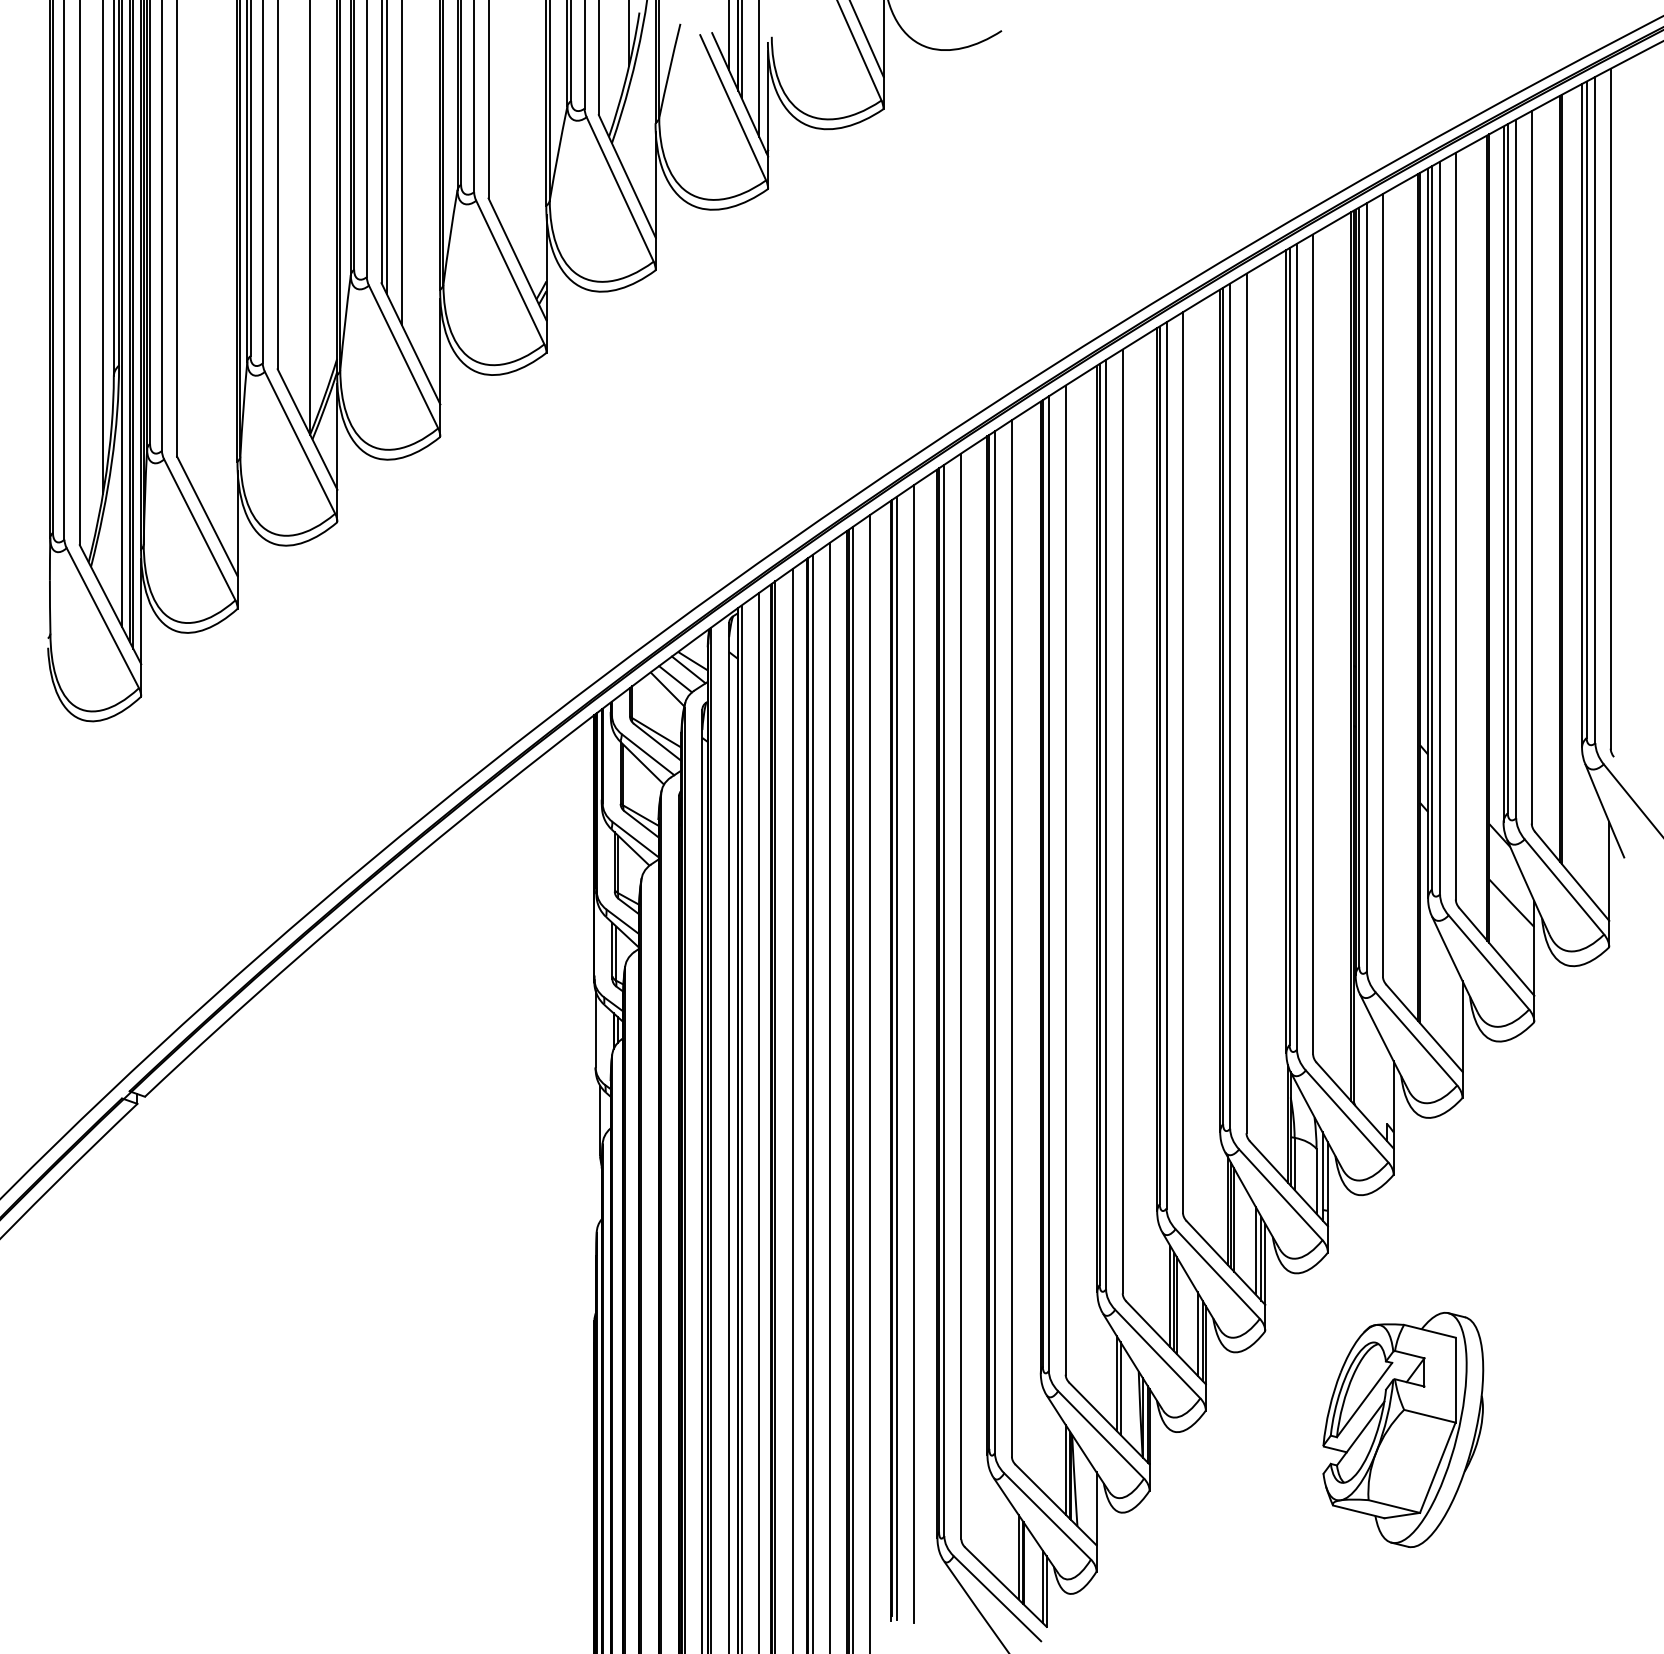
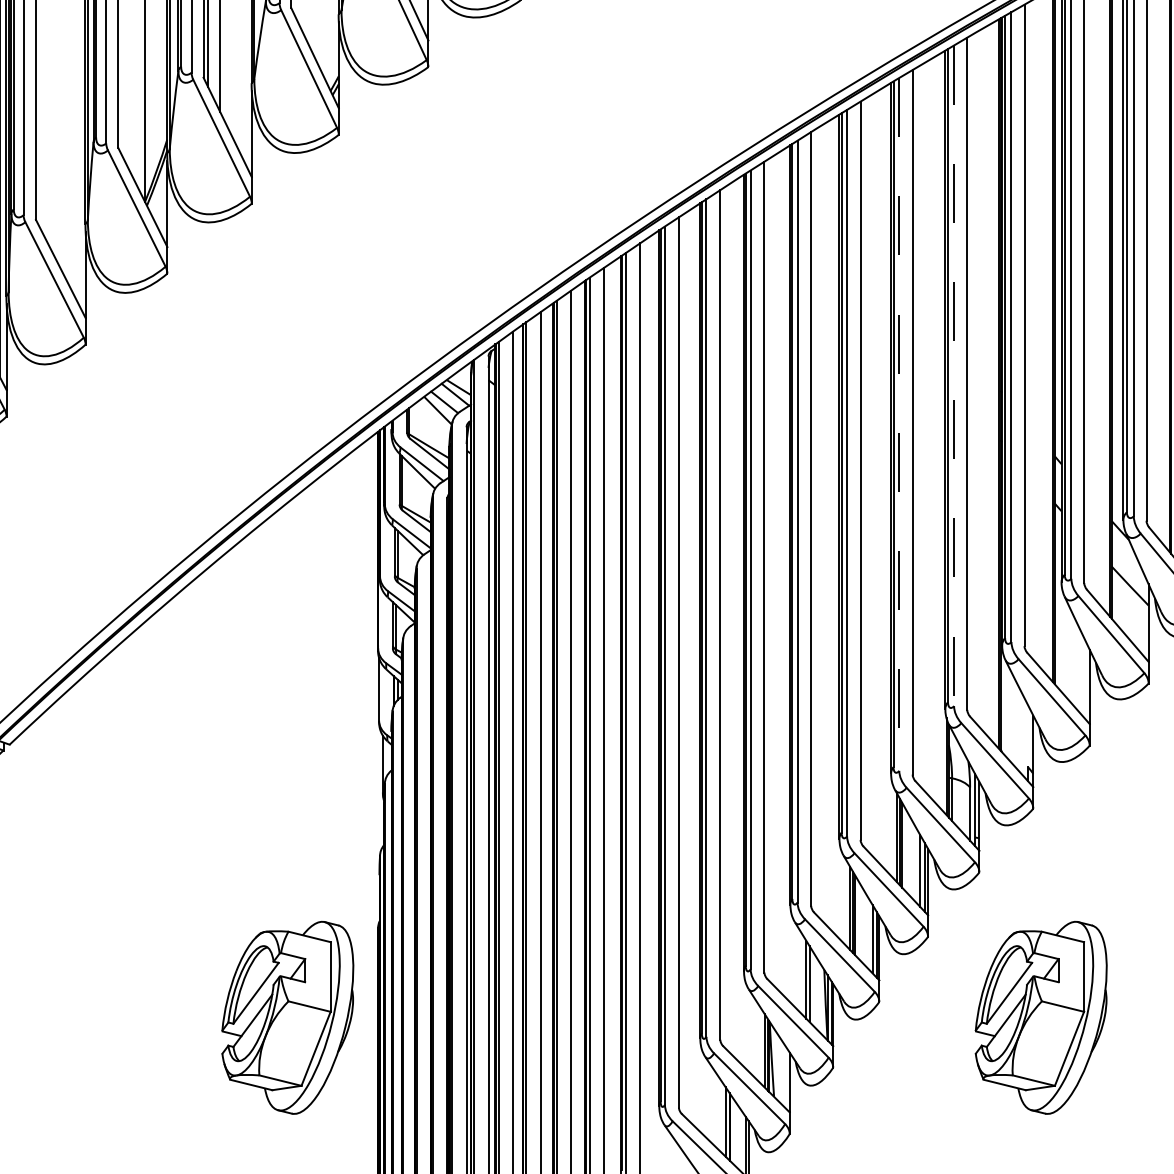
line: (1297, 646) -> (954, 375), solid -> dashed
line: (1230, 706) -> (899, 424), solid -> dashed
part: (484, 1430) -> (287, 1018), added

